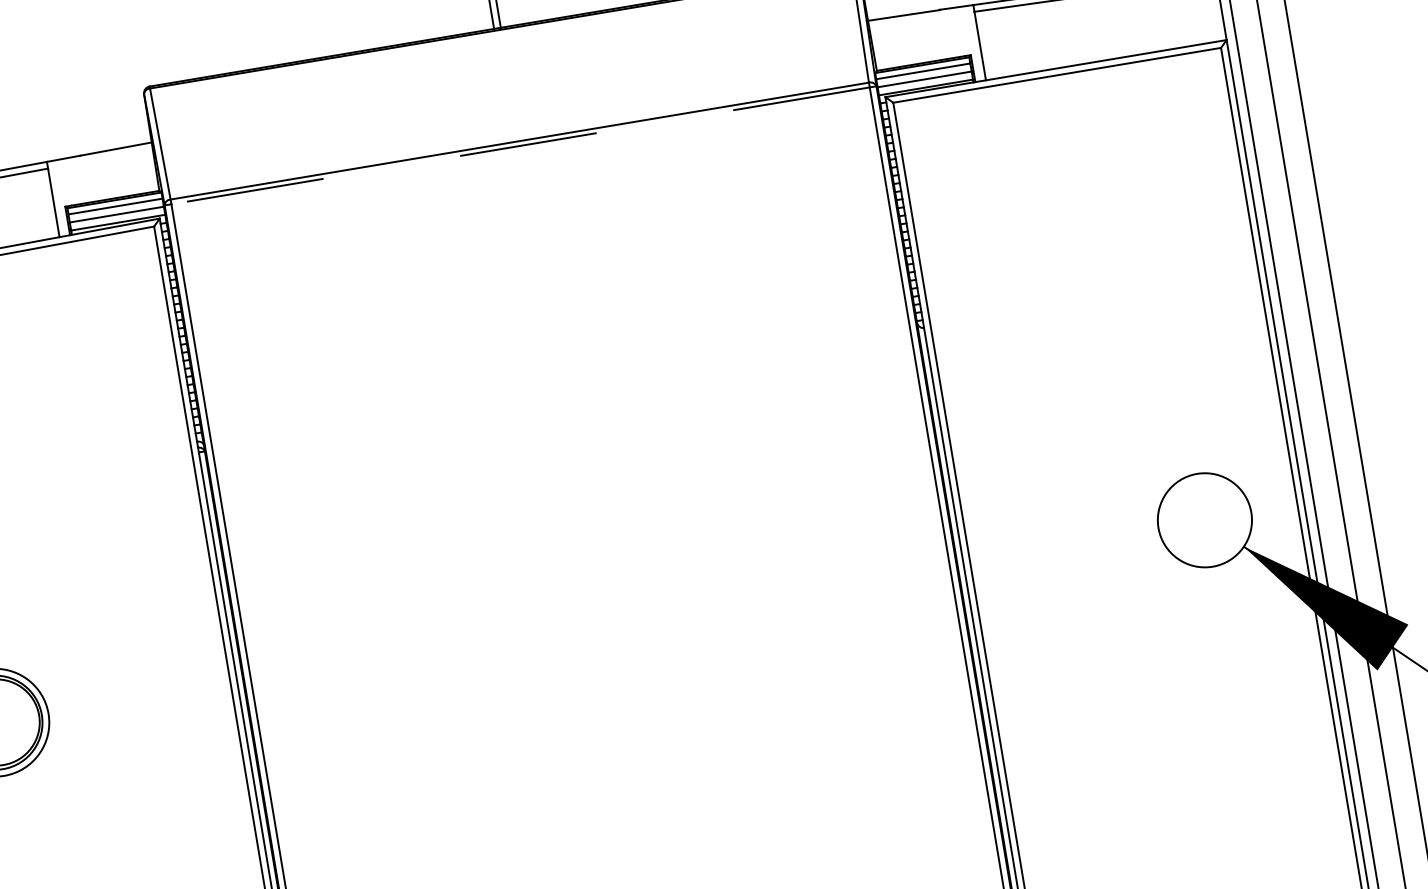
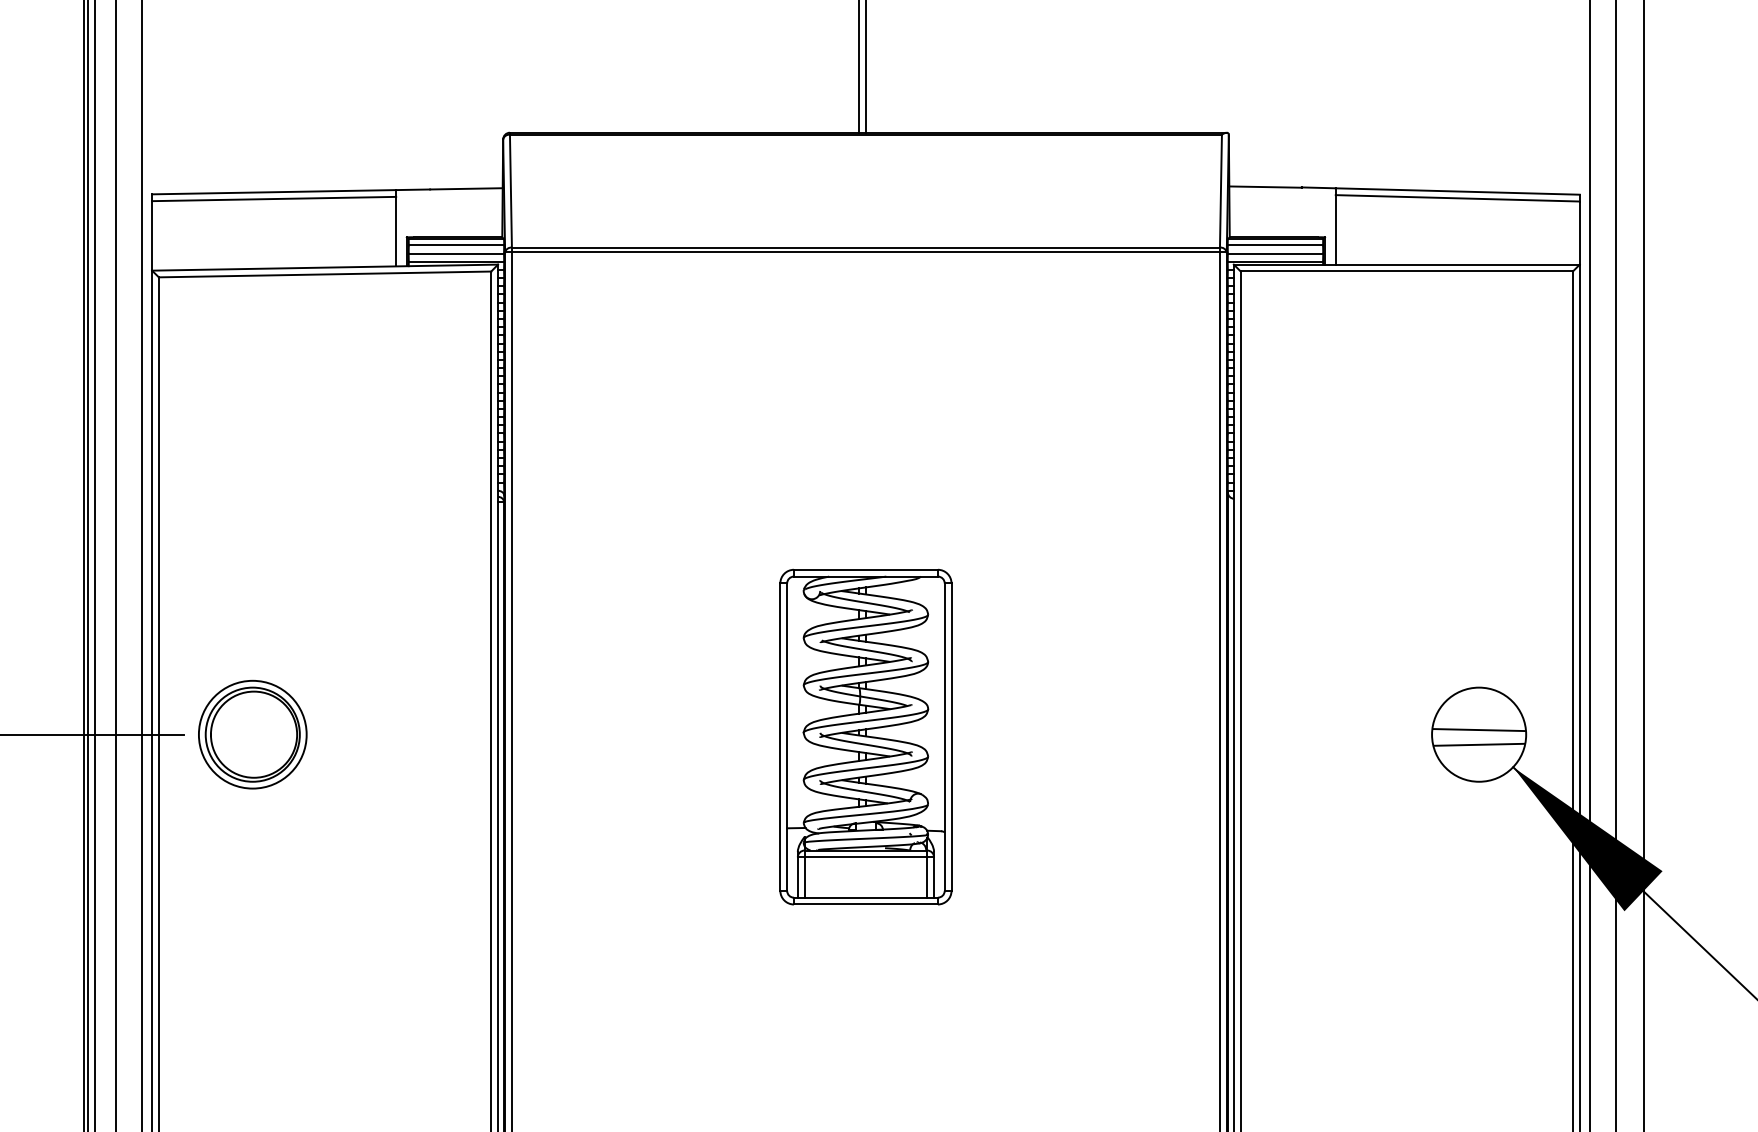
line: (520, 146) -> (865, 252), dashed -> solid
line: (1204, 516) -> (1479, 730), added
line: (1206, 529) -> (1479, 744), added
part: (600, 623) -> (865, 736), added

